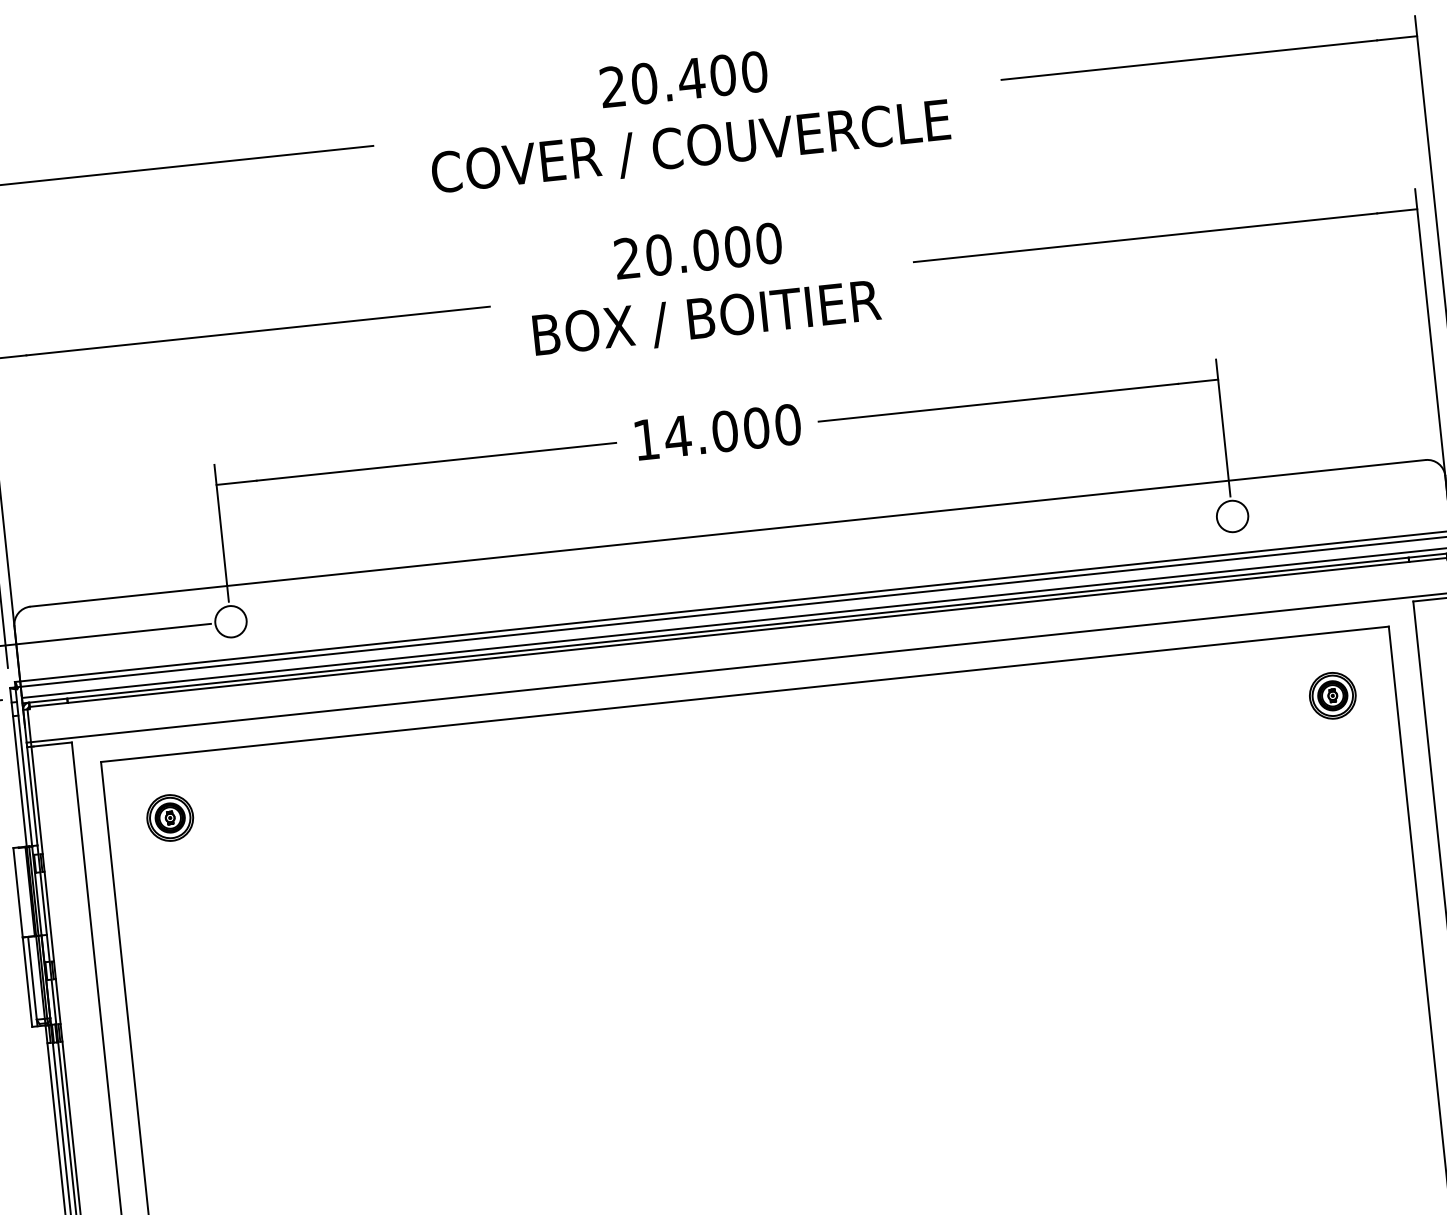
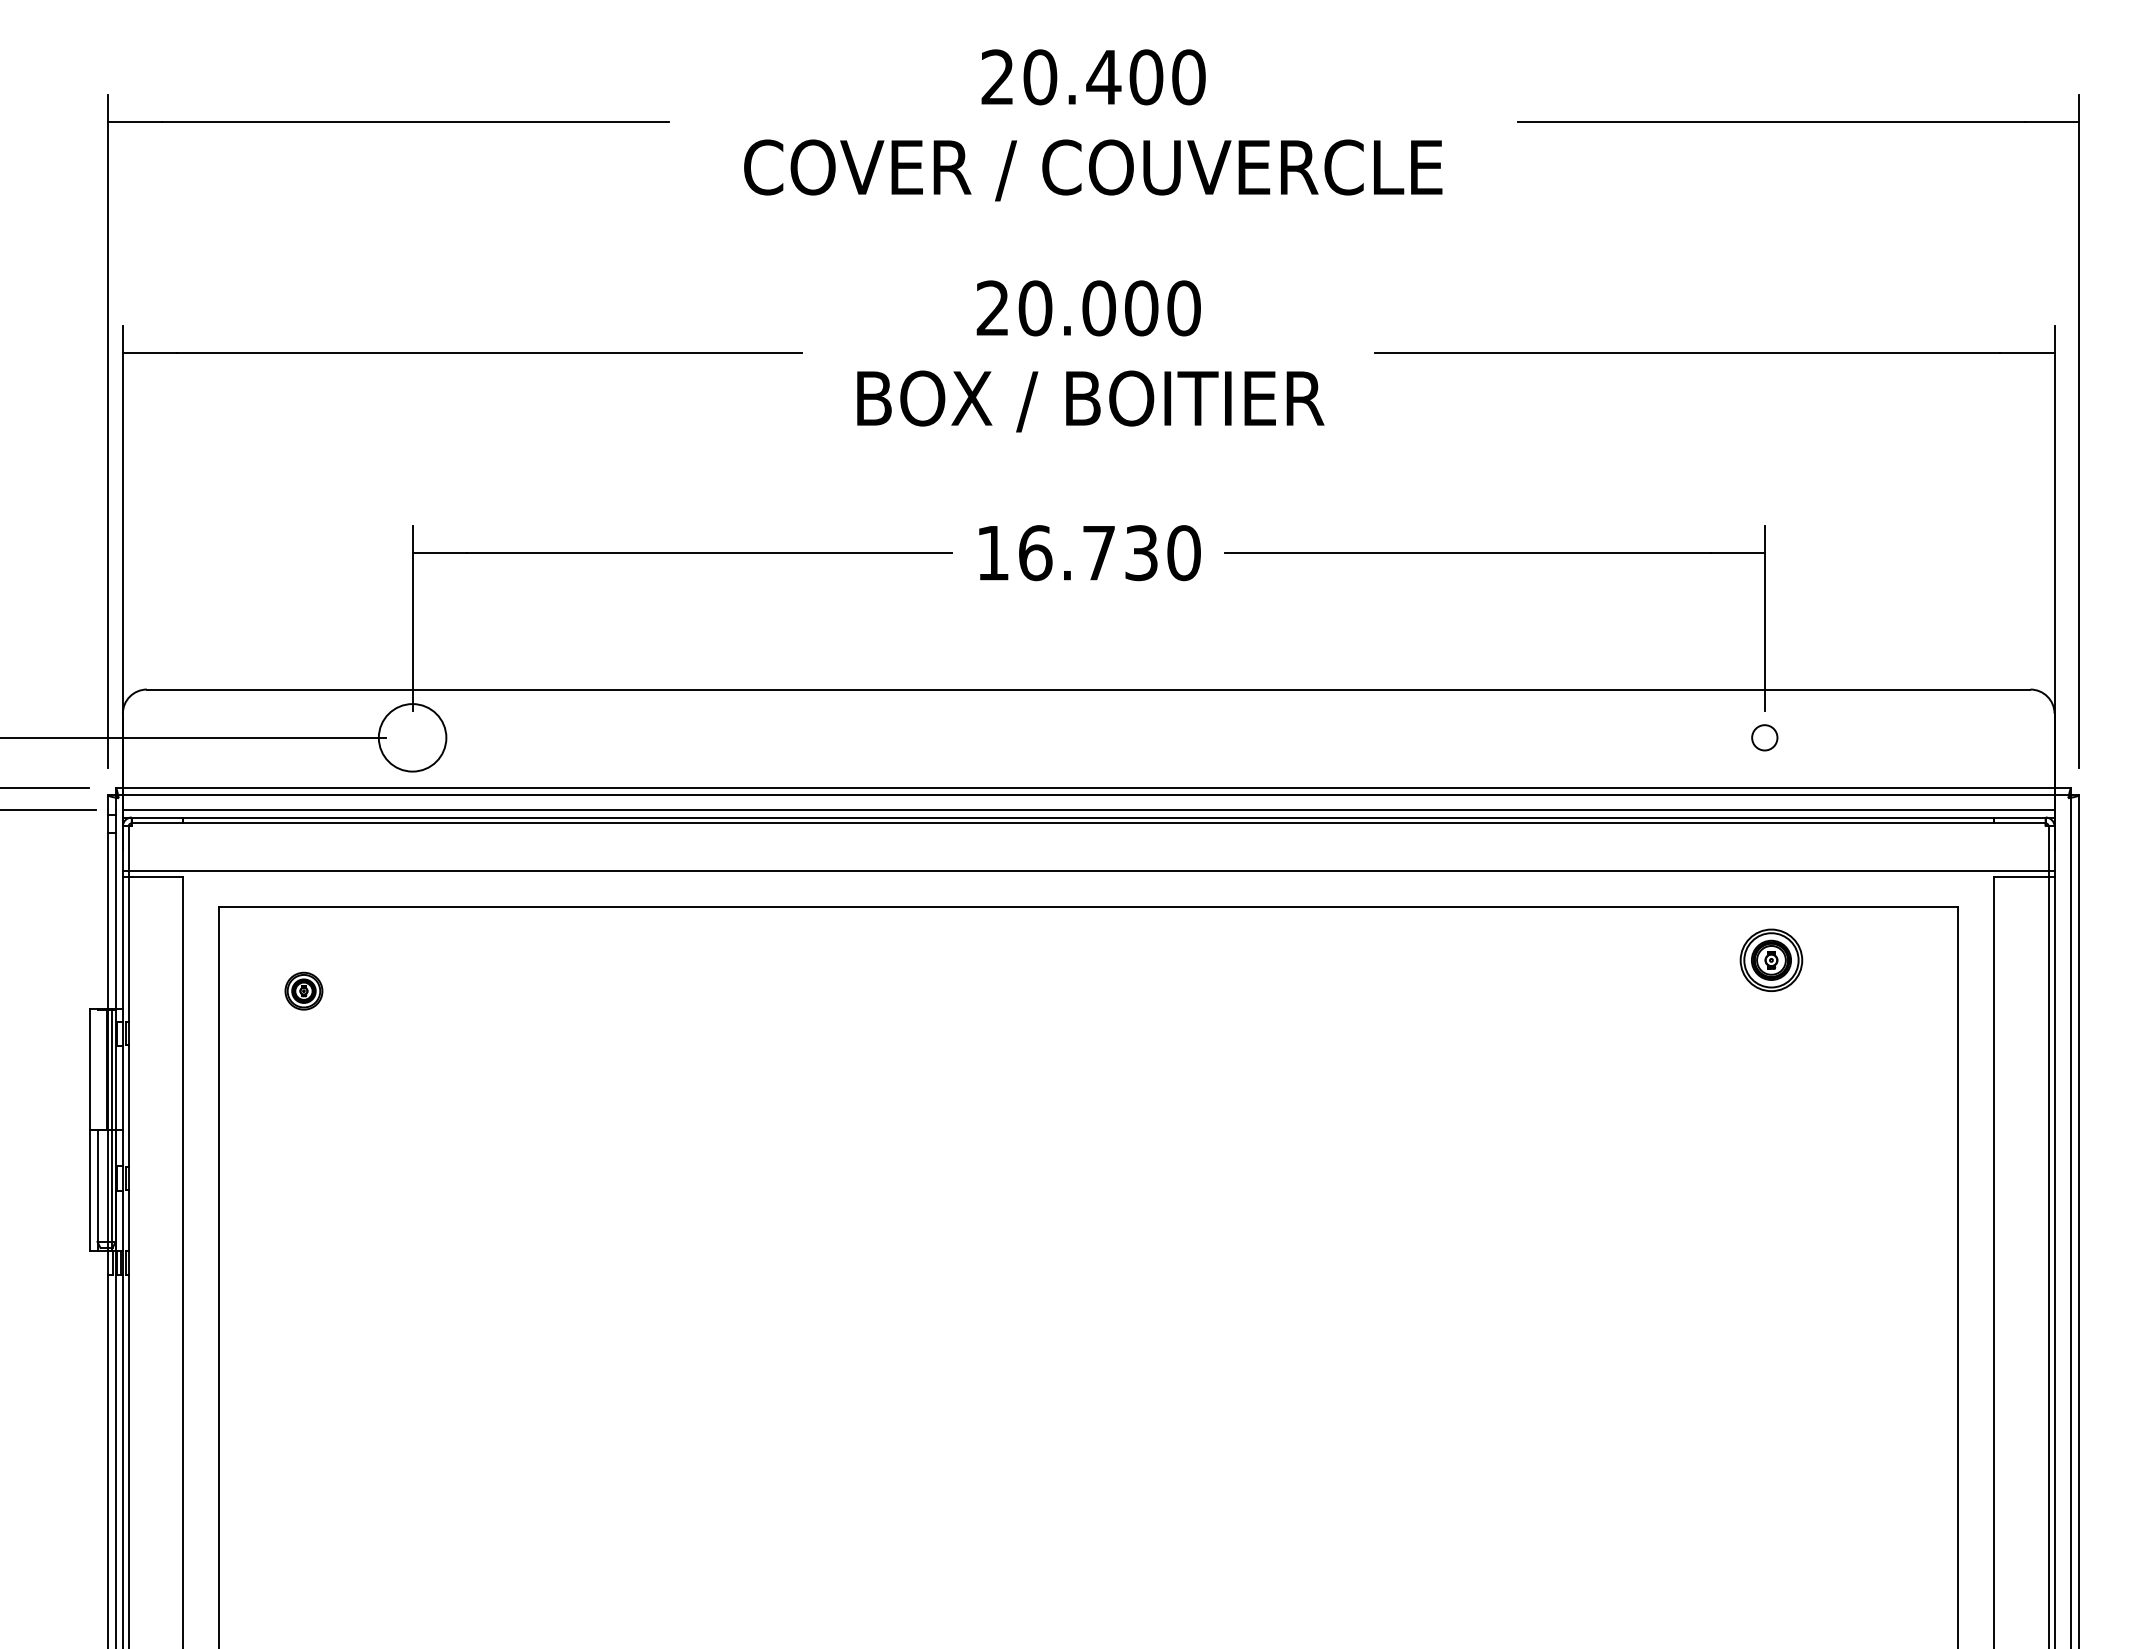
text: (716, 432) -> (1087, 553), 14.000 -> 16.730
circle: (1232, 516) -> (1764, 737), size x0.6
circle: (230, 621) -> (412, 737), size x1.6
part: (1332, 695) -> (1771, 959), moved
part: (169, 817) -> (303, 990), size x0.6

